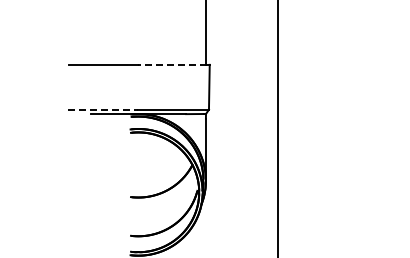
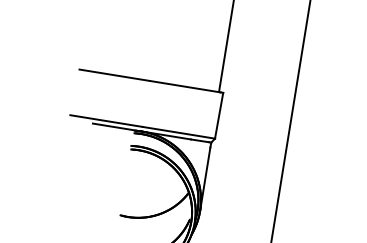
line: (172, 64) -> (185, 86), dashed -> solid
line: (103, 109) -> (106, 120), dashed -> solid

